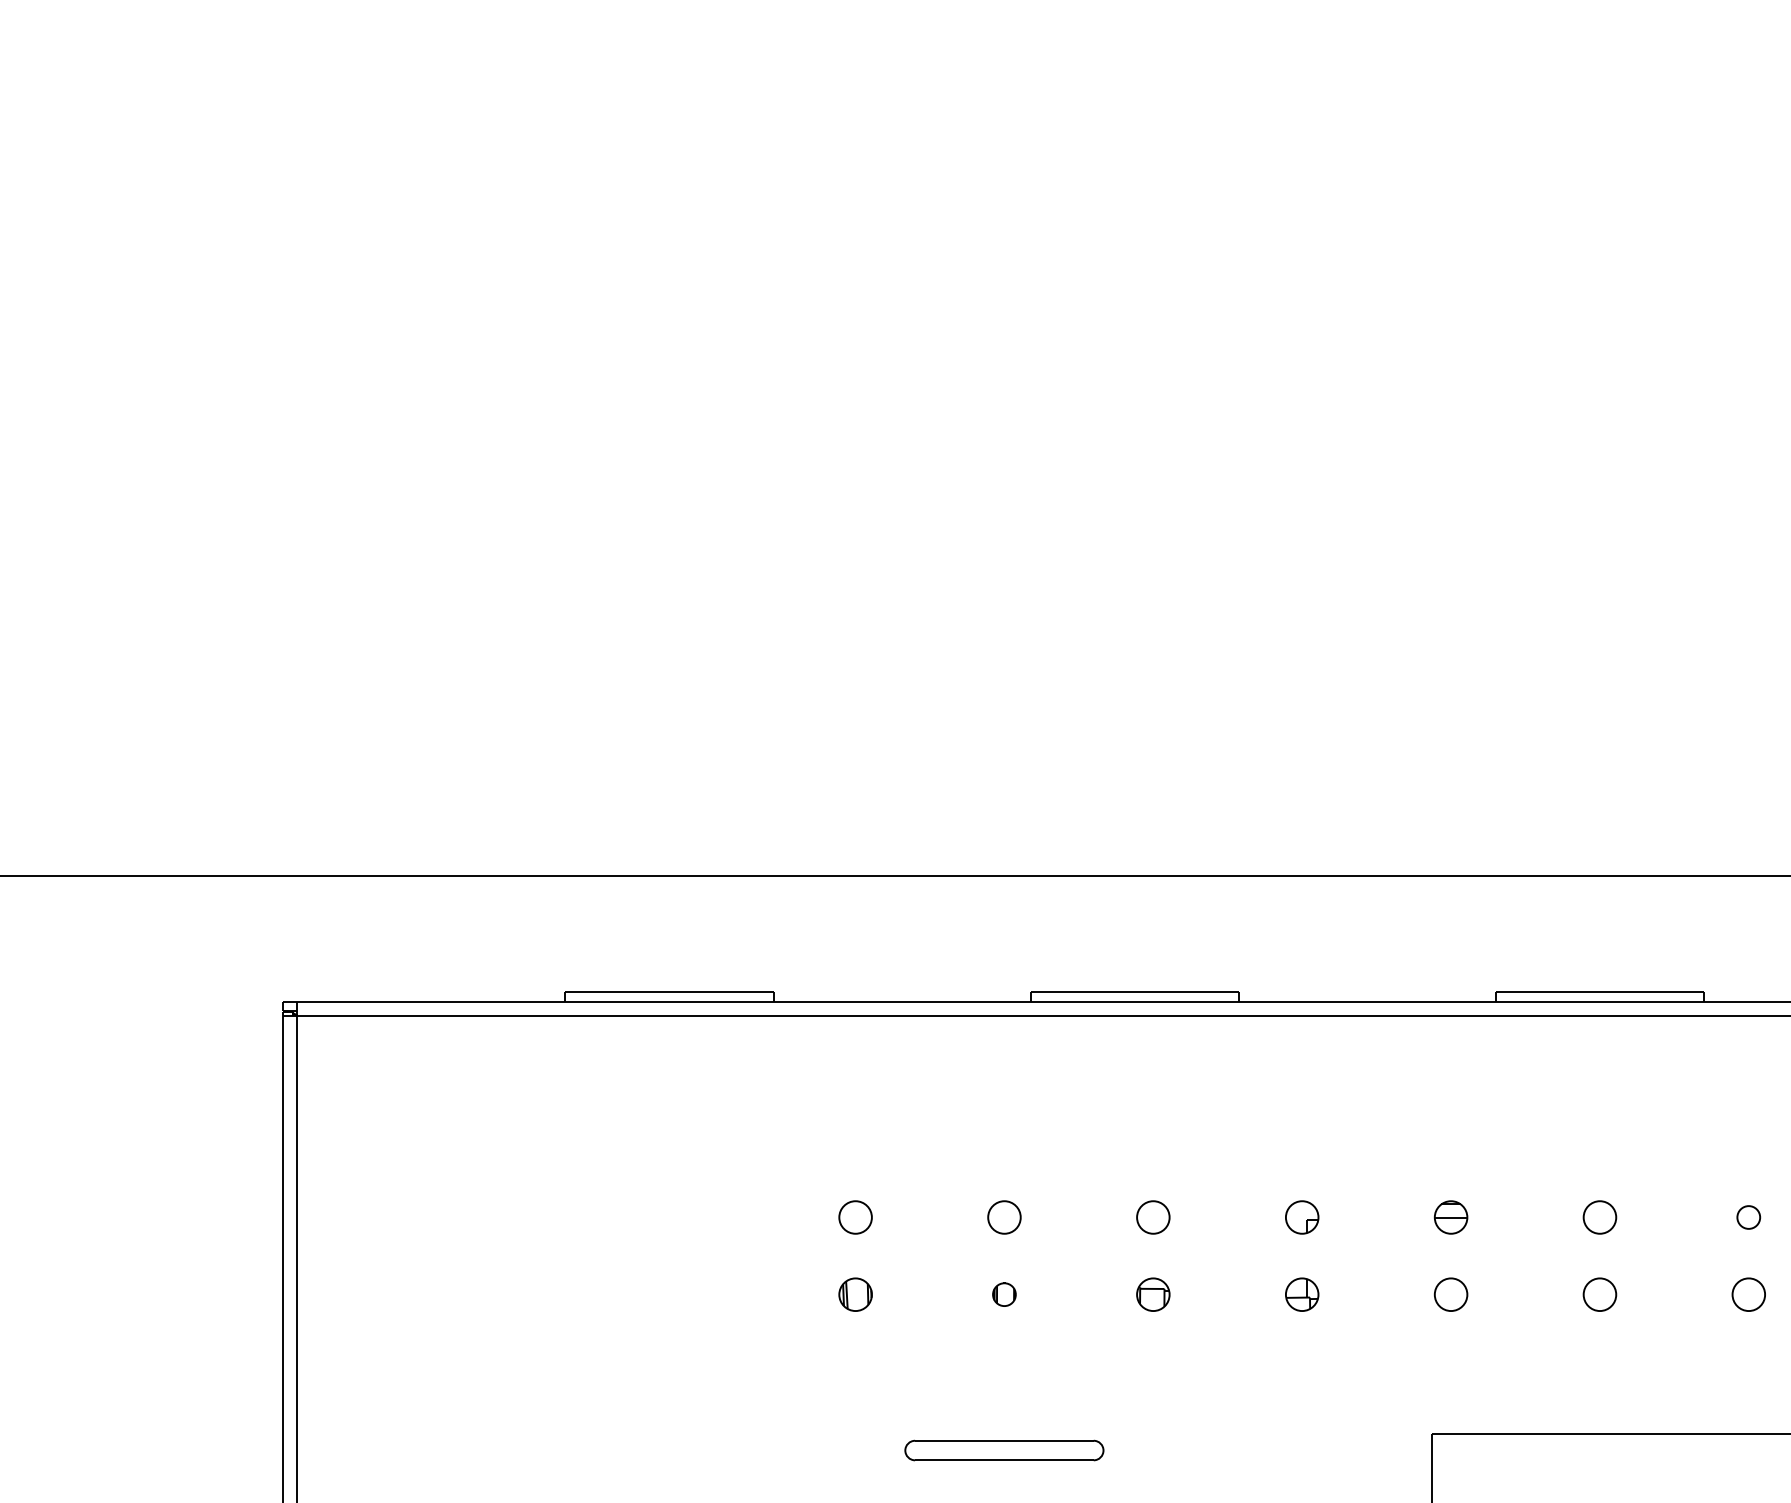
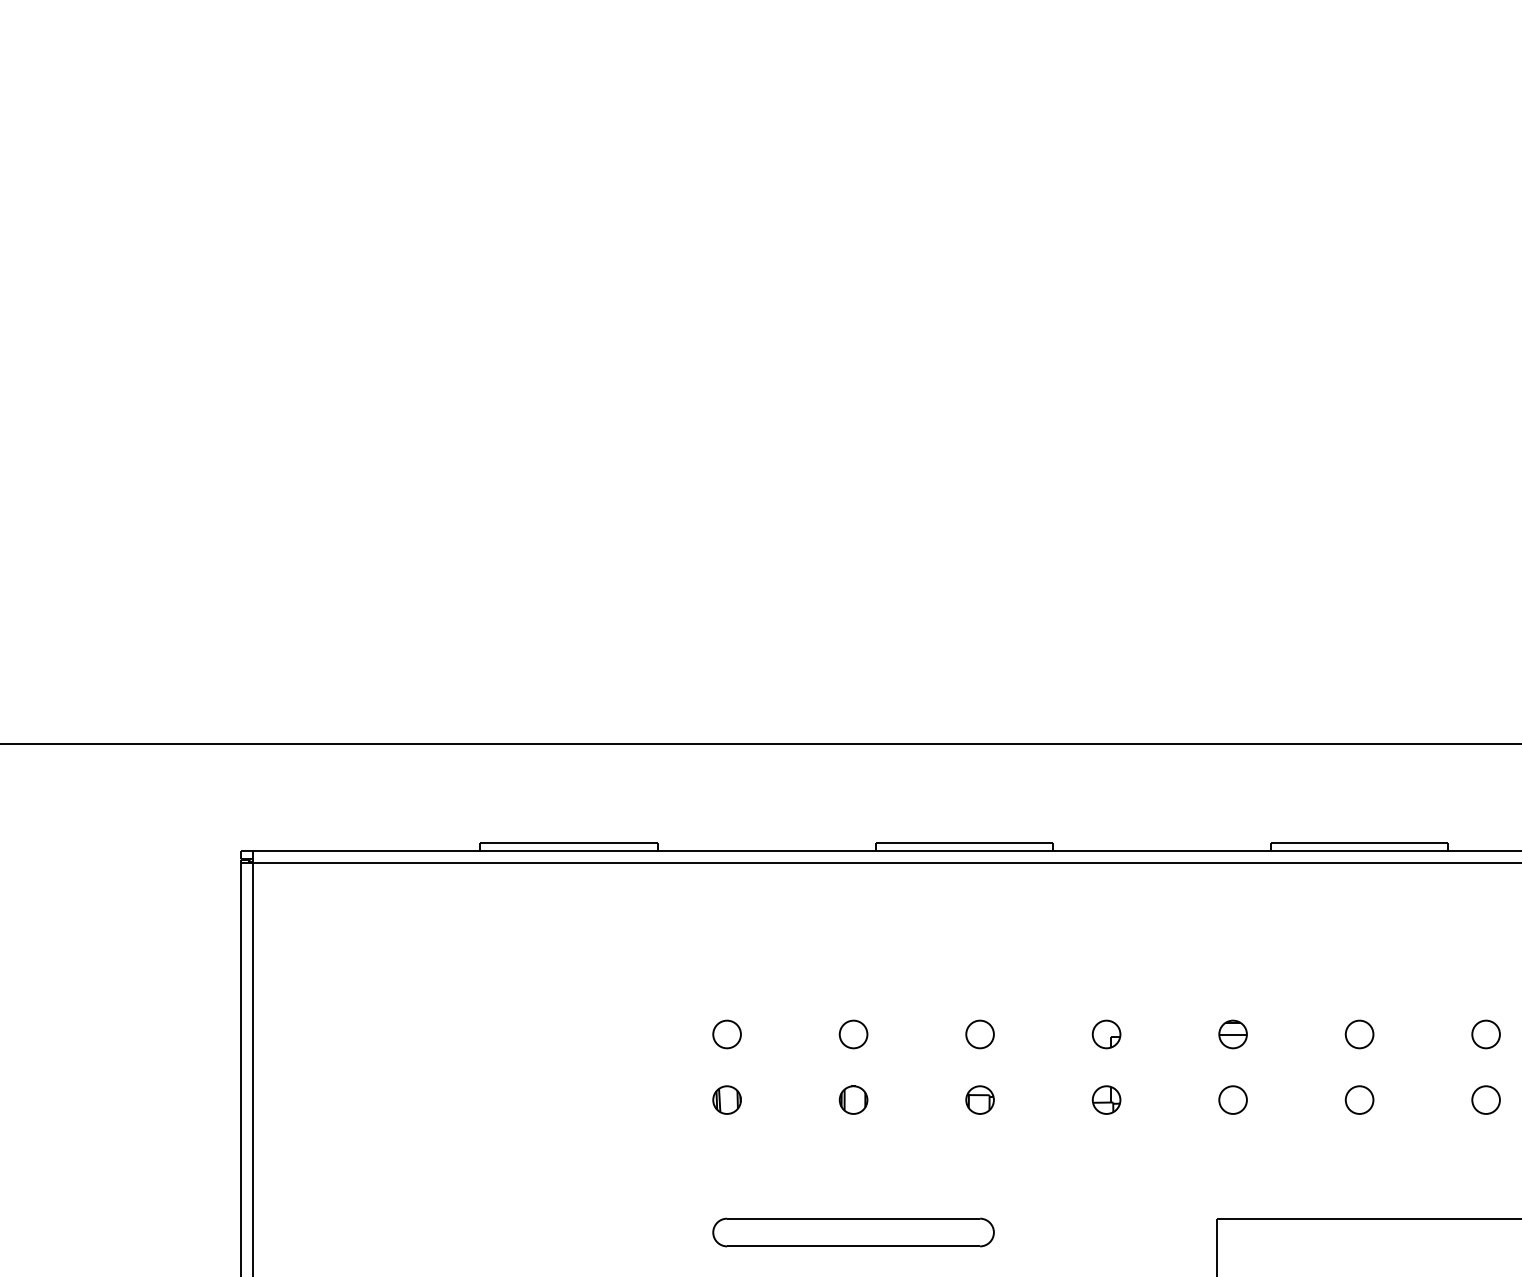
part: (1748, 1217) -> (1485, 1034), size x1.43
part: (1004, 1294) -> (853, 1099), size x1.43
part: (1004, 1450) -> (853, 1232), size x1.67

